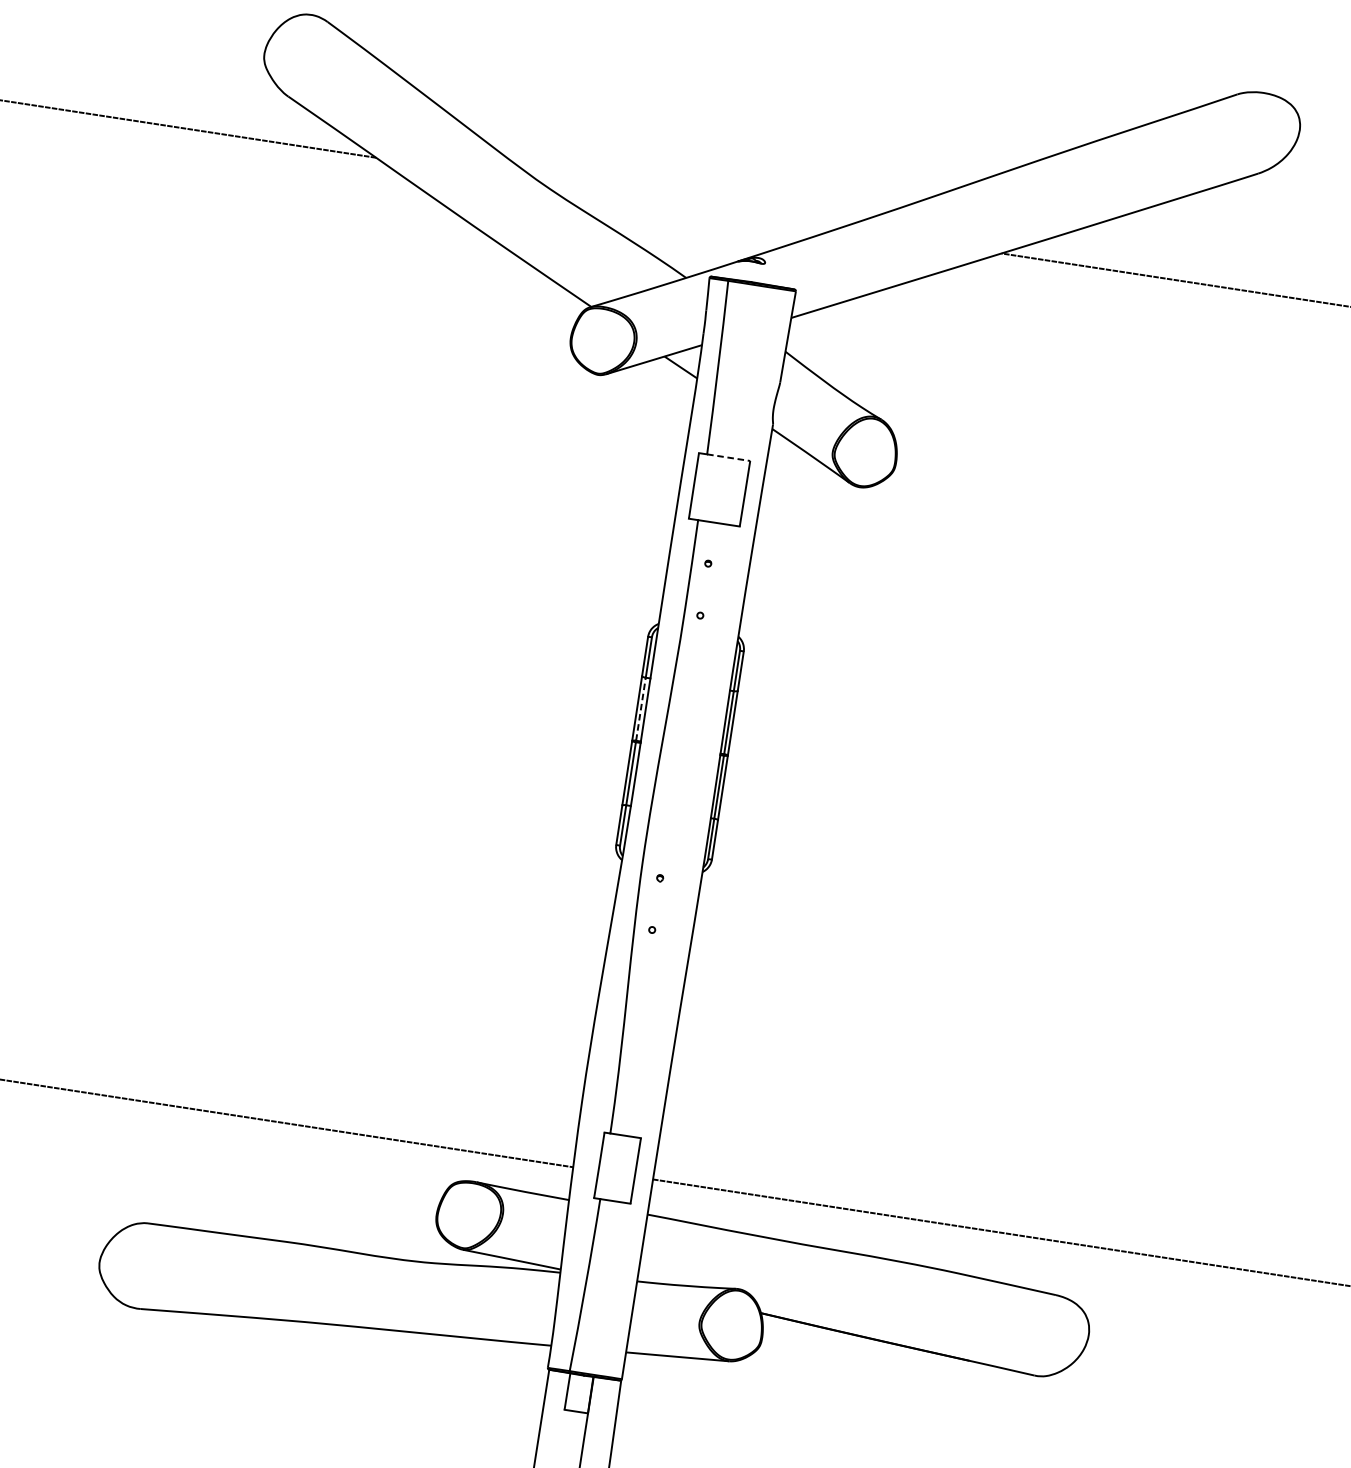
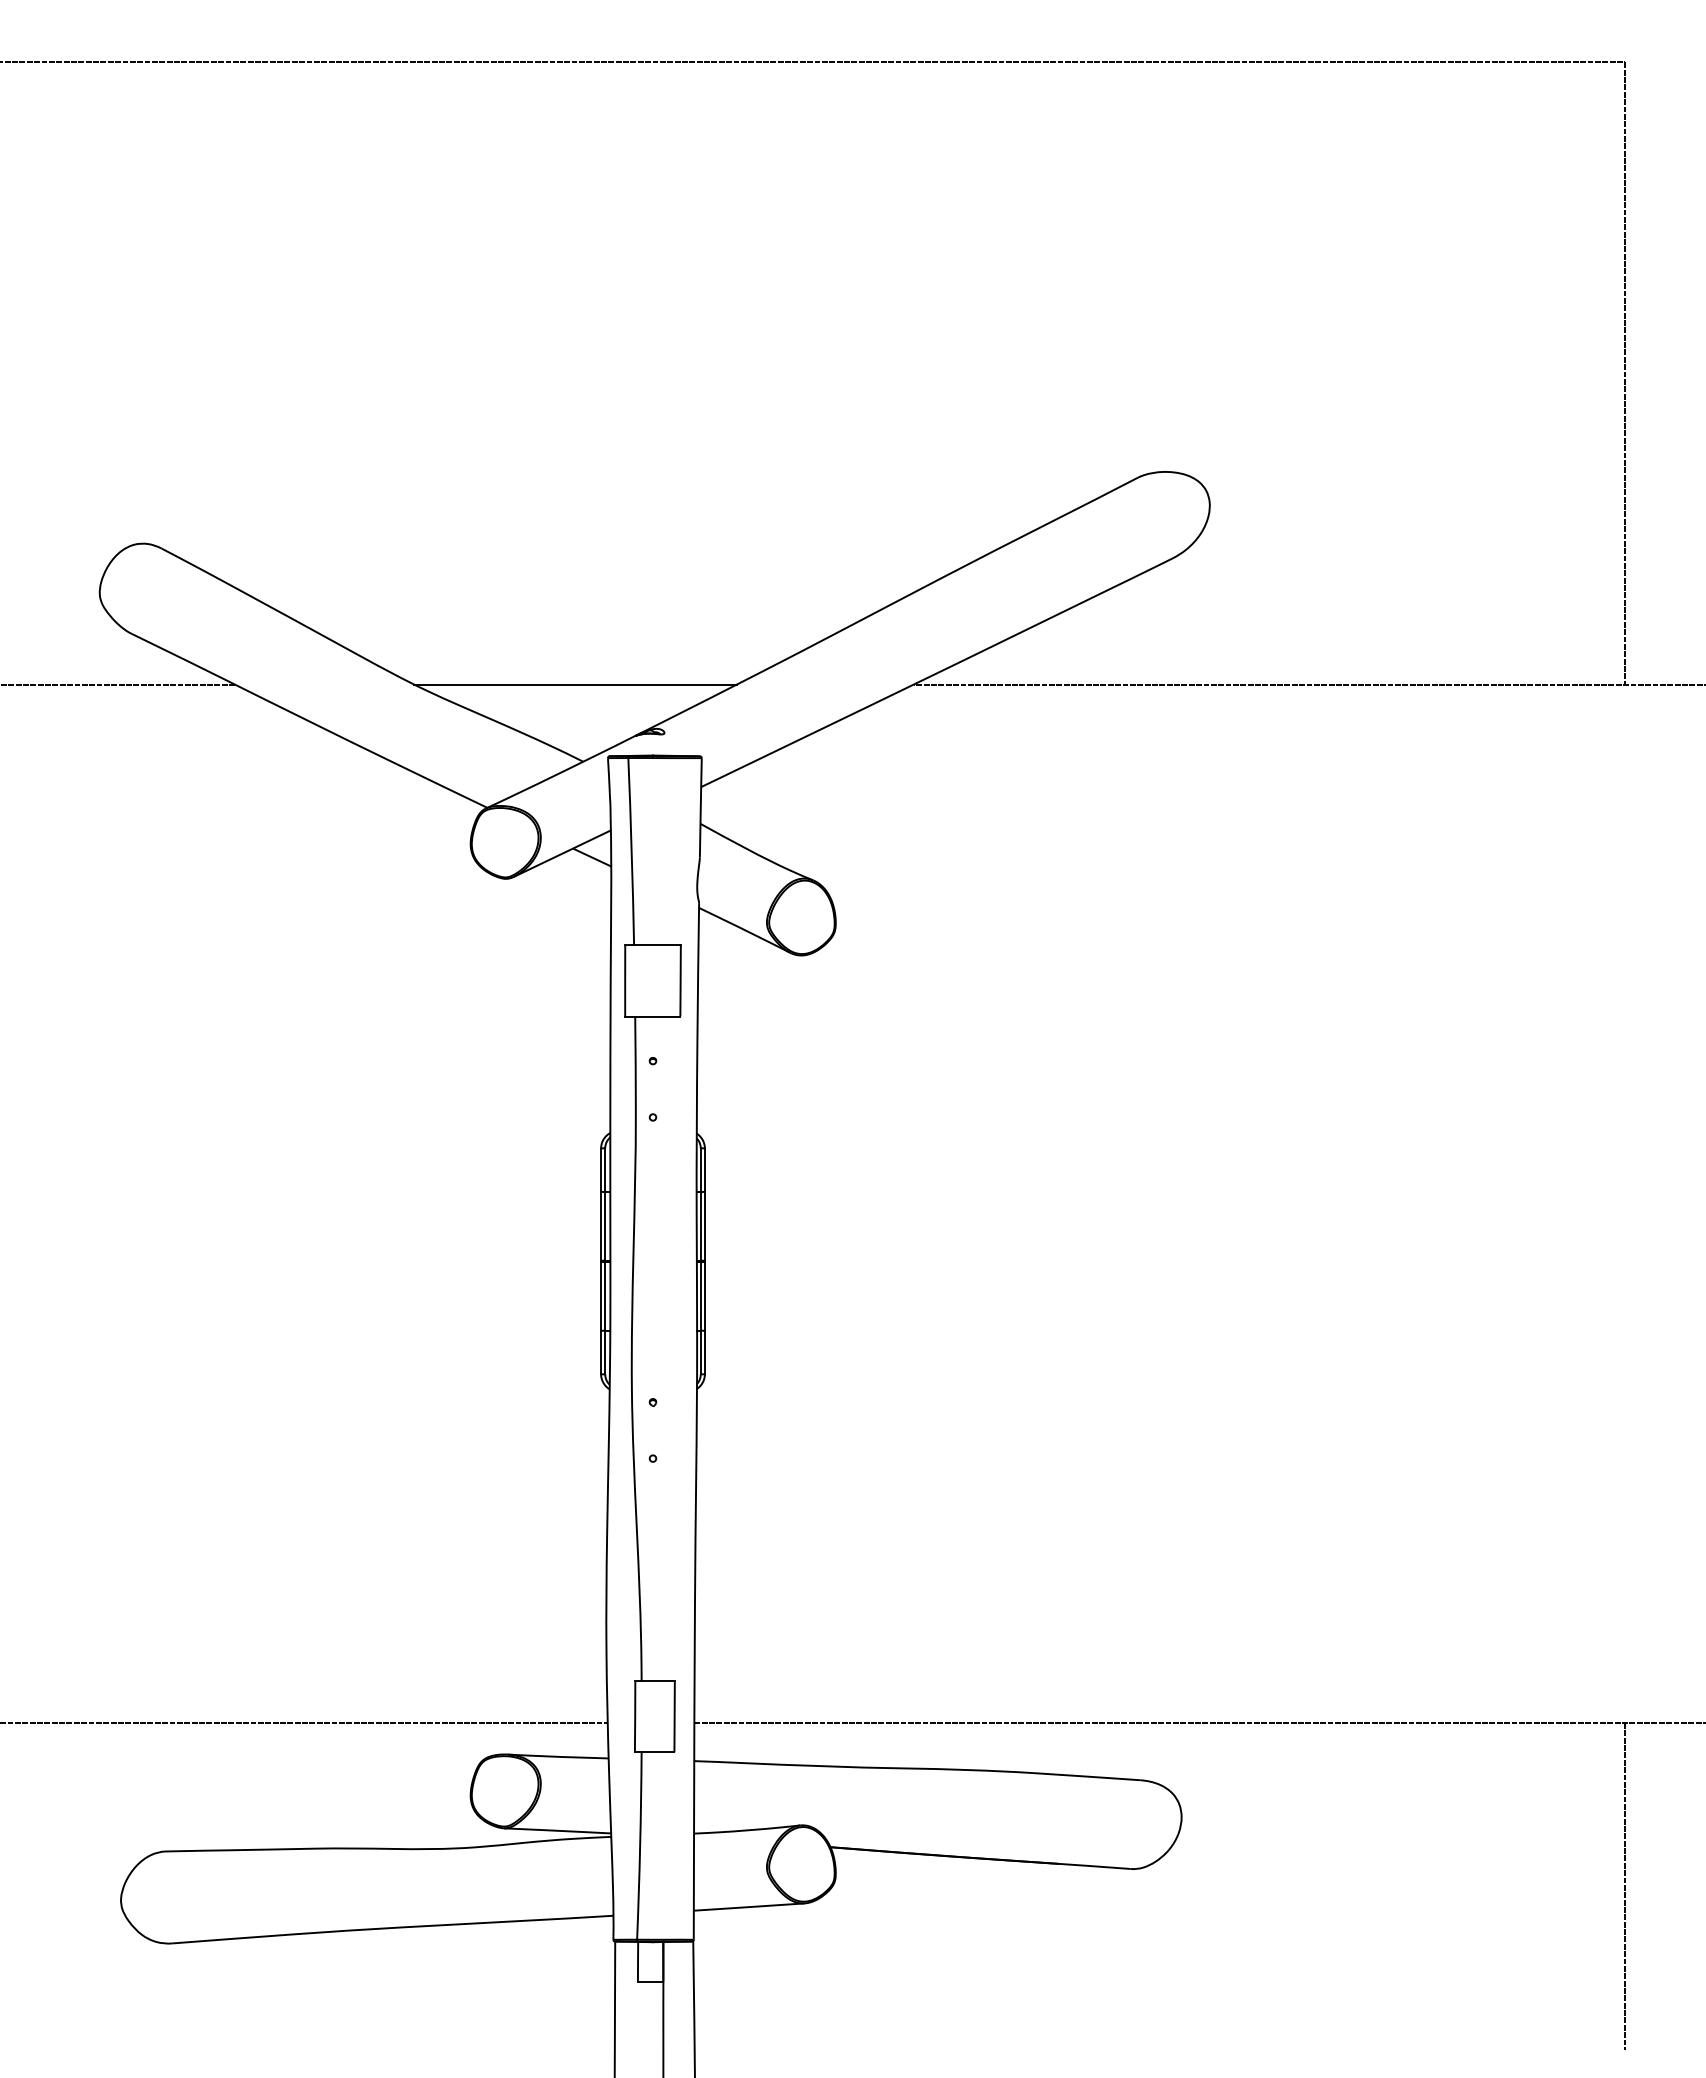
line: (689, 205) -> (575, 684), added
line: (728, 457) -> (657, 945), dashed -> solid
line: (641, 708) -> (605, 1225), dashed -> solid

